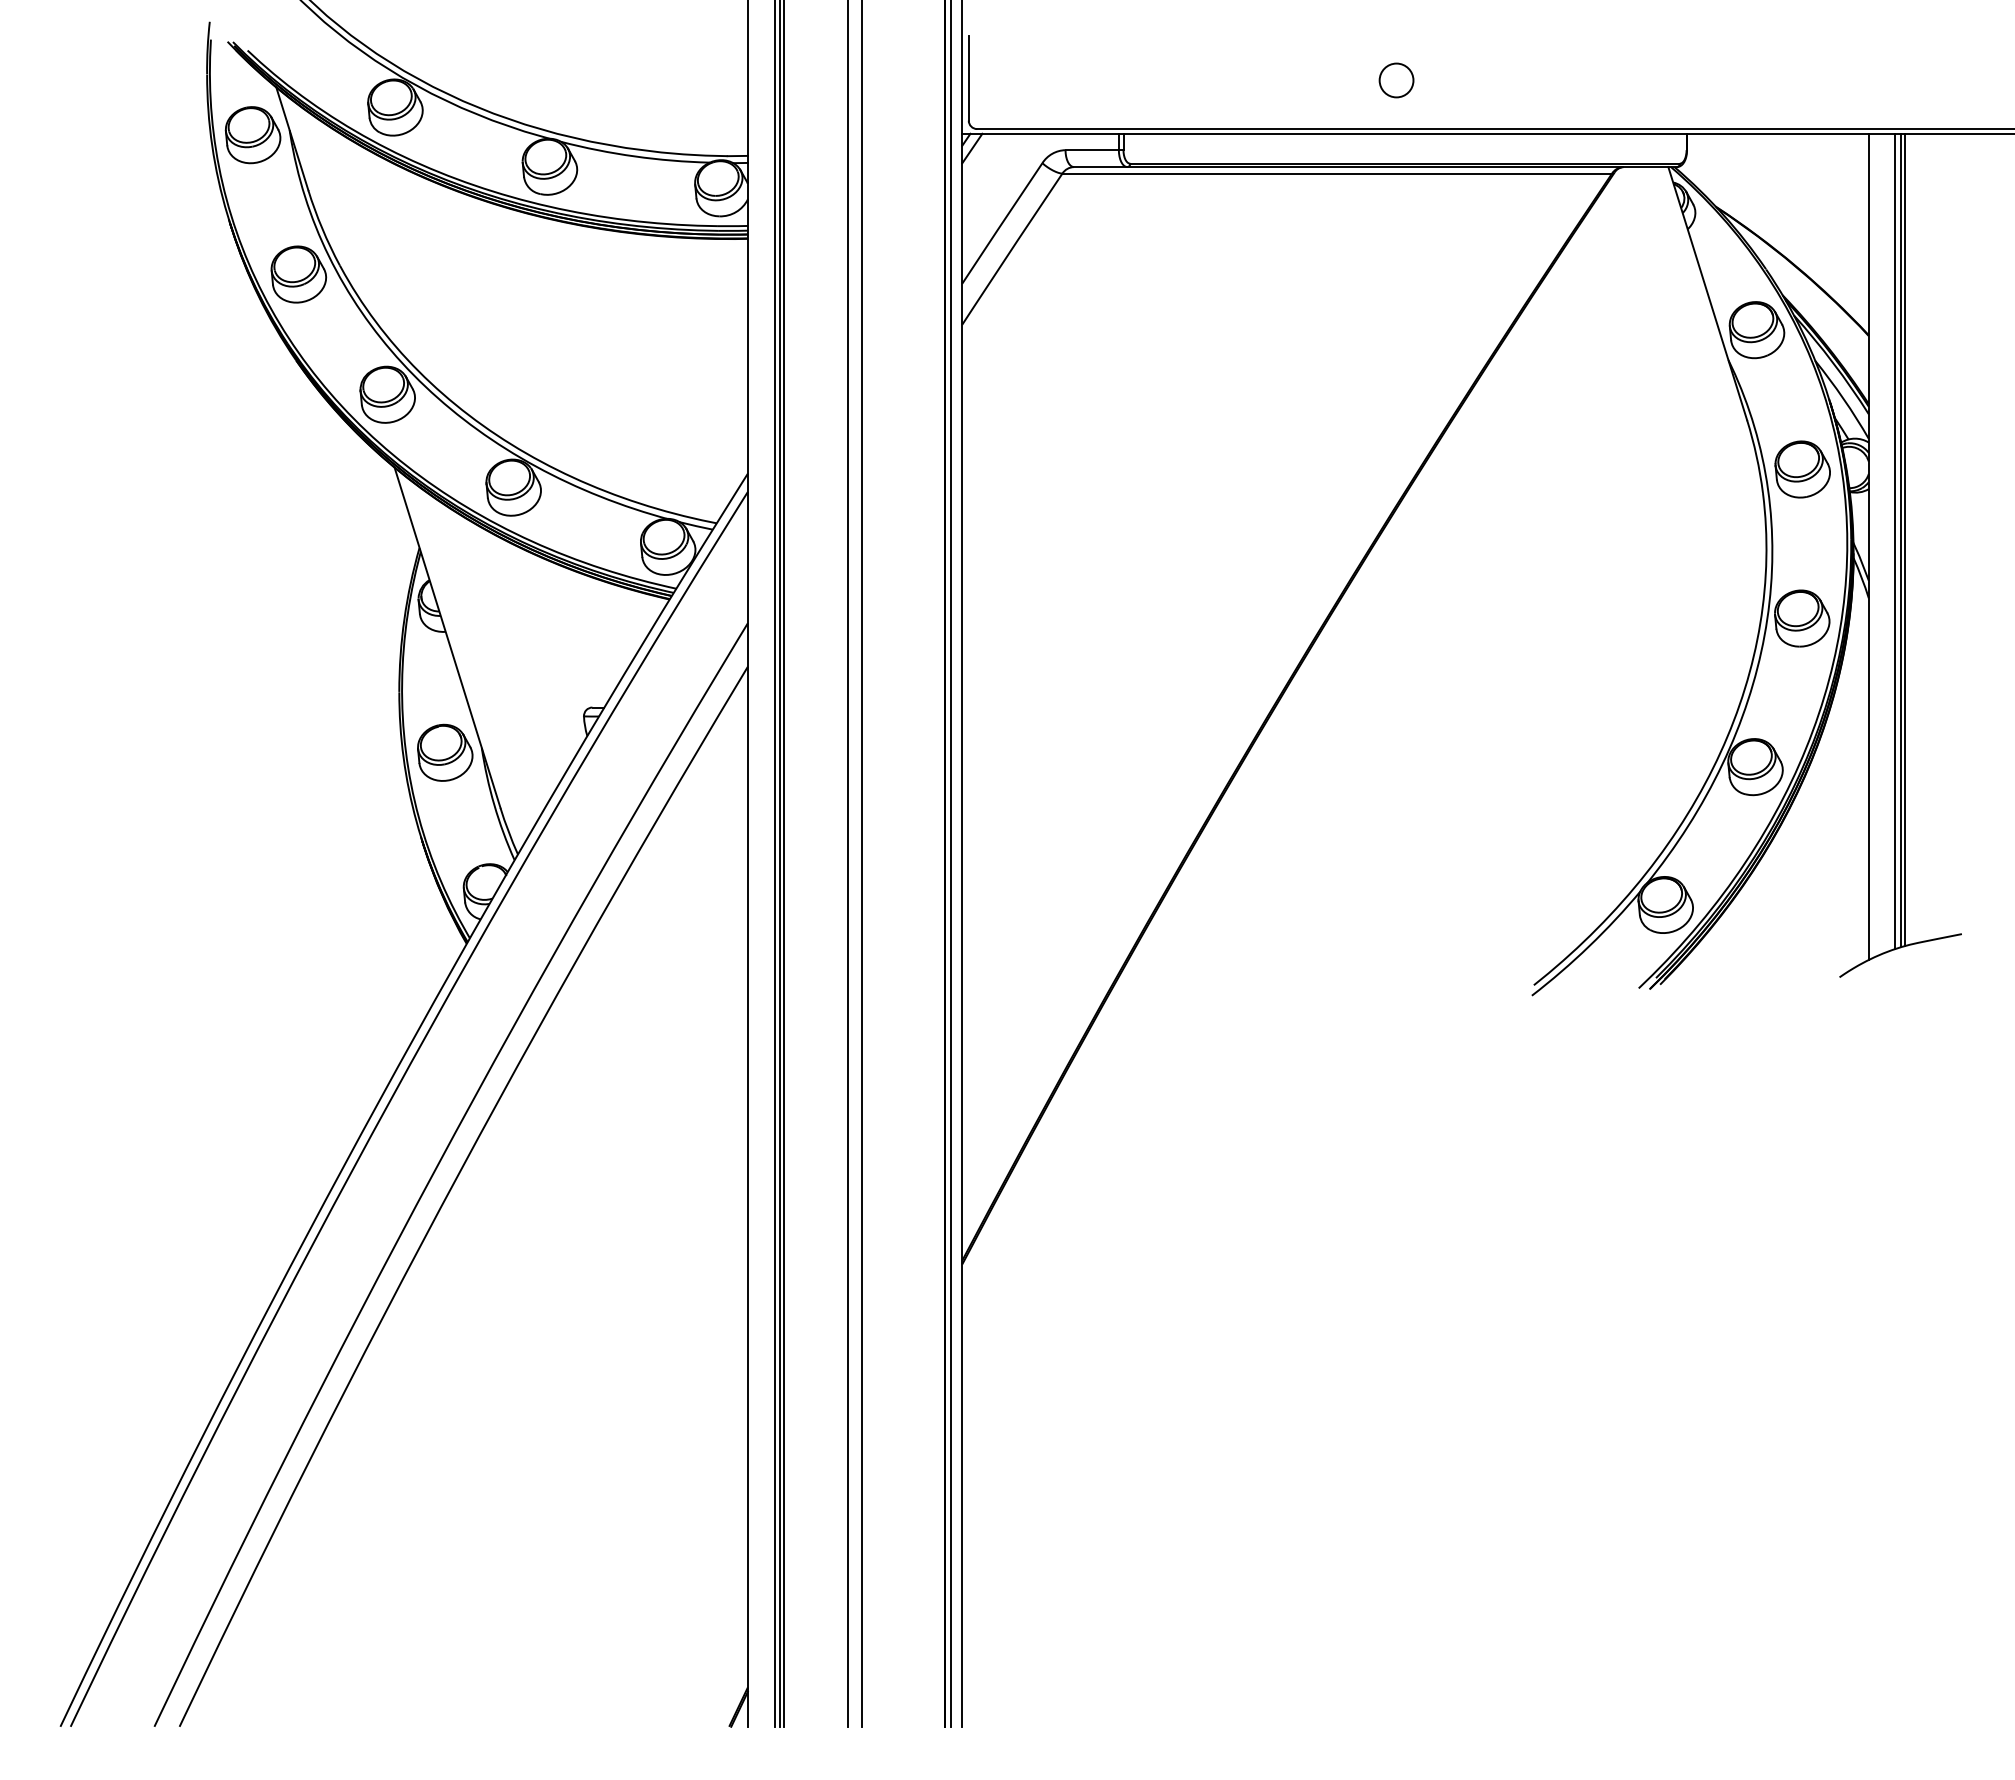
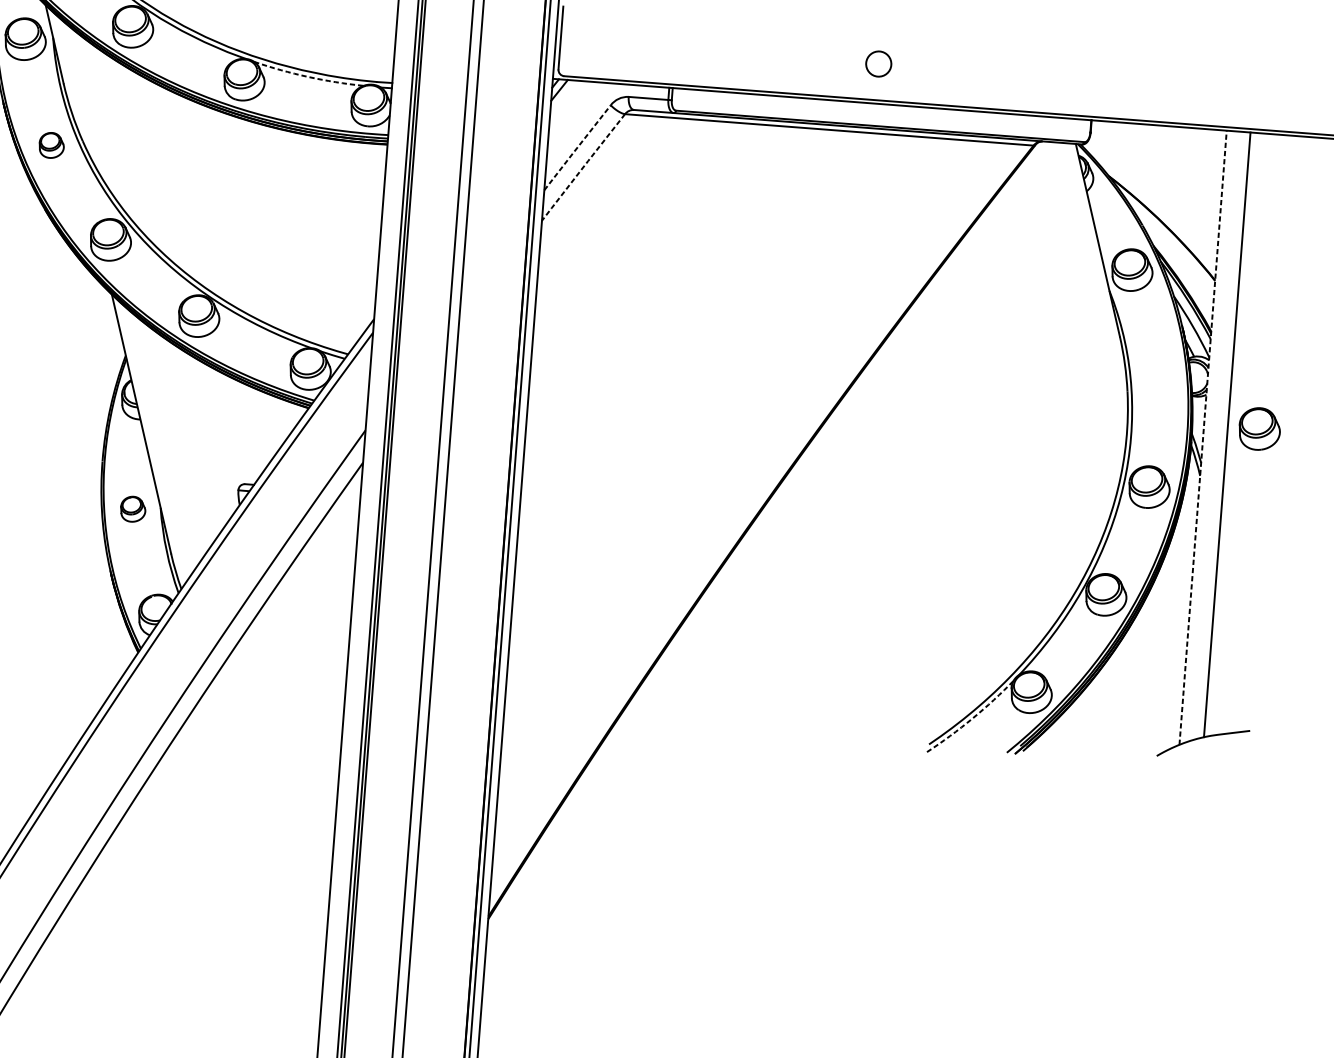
arc: (634, 156) -> (307, 76), solid -> dashed
line: (1002, 223) -> (577, 147), solid -> dashed
line: (1011, 249) -> (582, 167), solid -> dashed
part: (298, 274) -> (51, 145), size x0.6
part: (1802, 469) -> (1259, 429), moved
line: (1904, 539) -> (1230, 434), removed
line: (1895, 541) -> (1223, 435), removed
line: (1868, 546) -> (1202, 437), solid -> dashed
part: (445, 752) -> (133, 509), size x0.6
arc: (1589, 946) -> (972, 718), solid -> dashed

